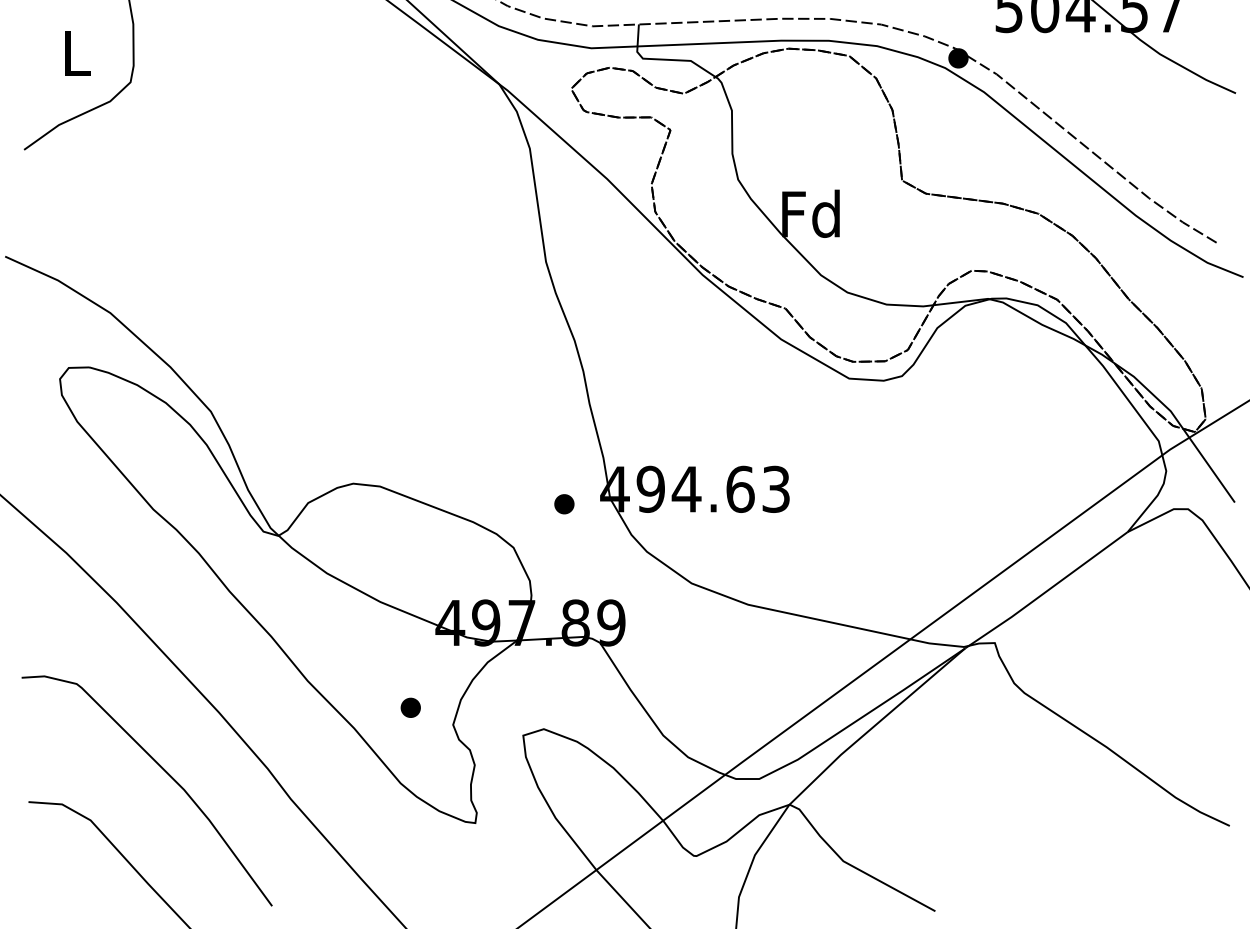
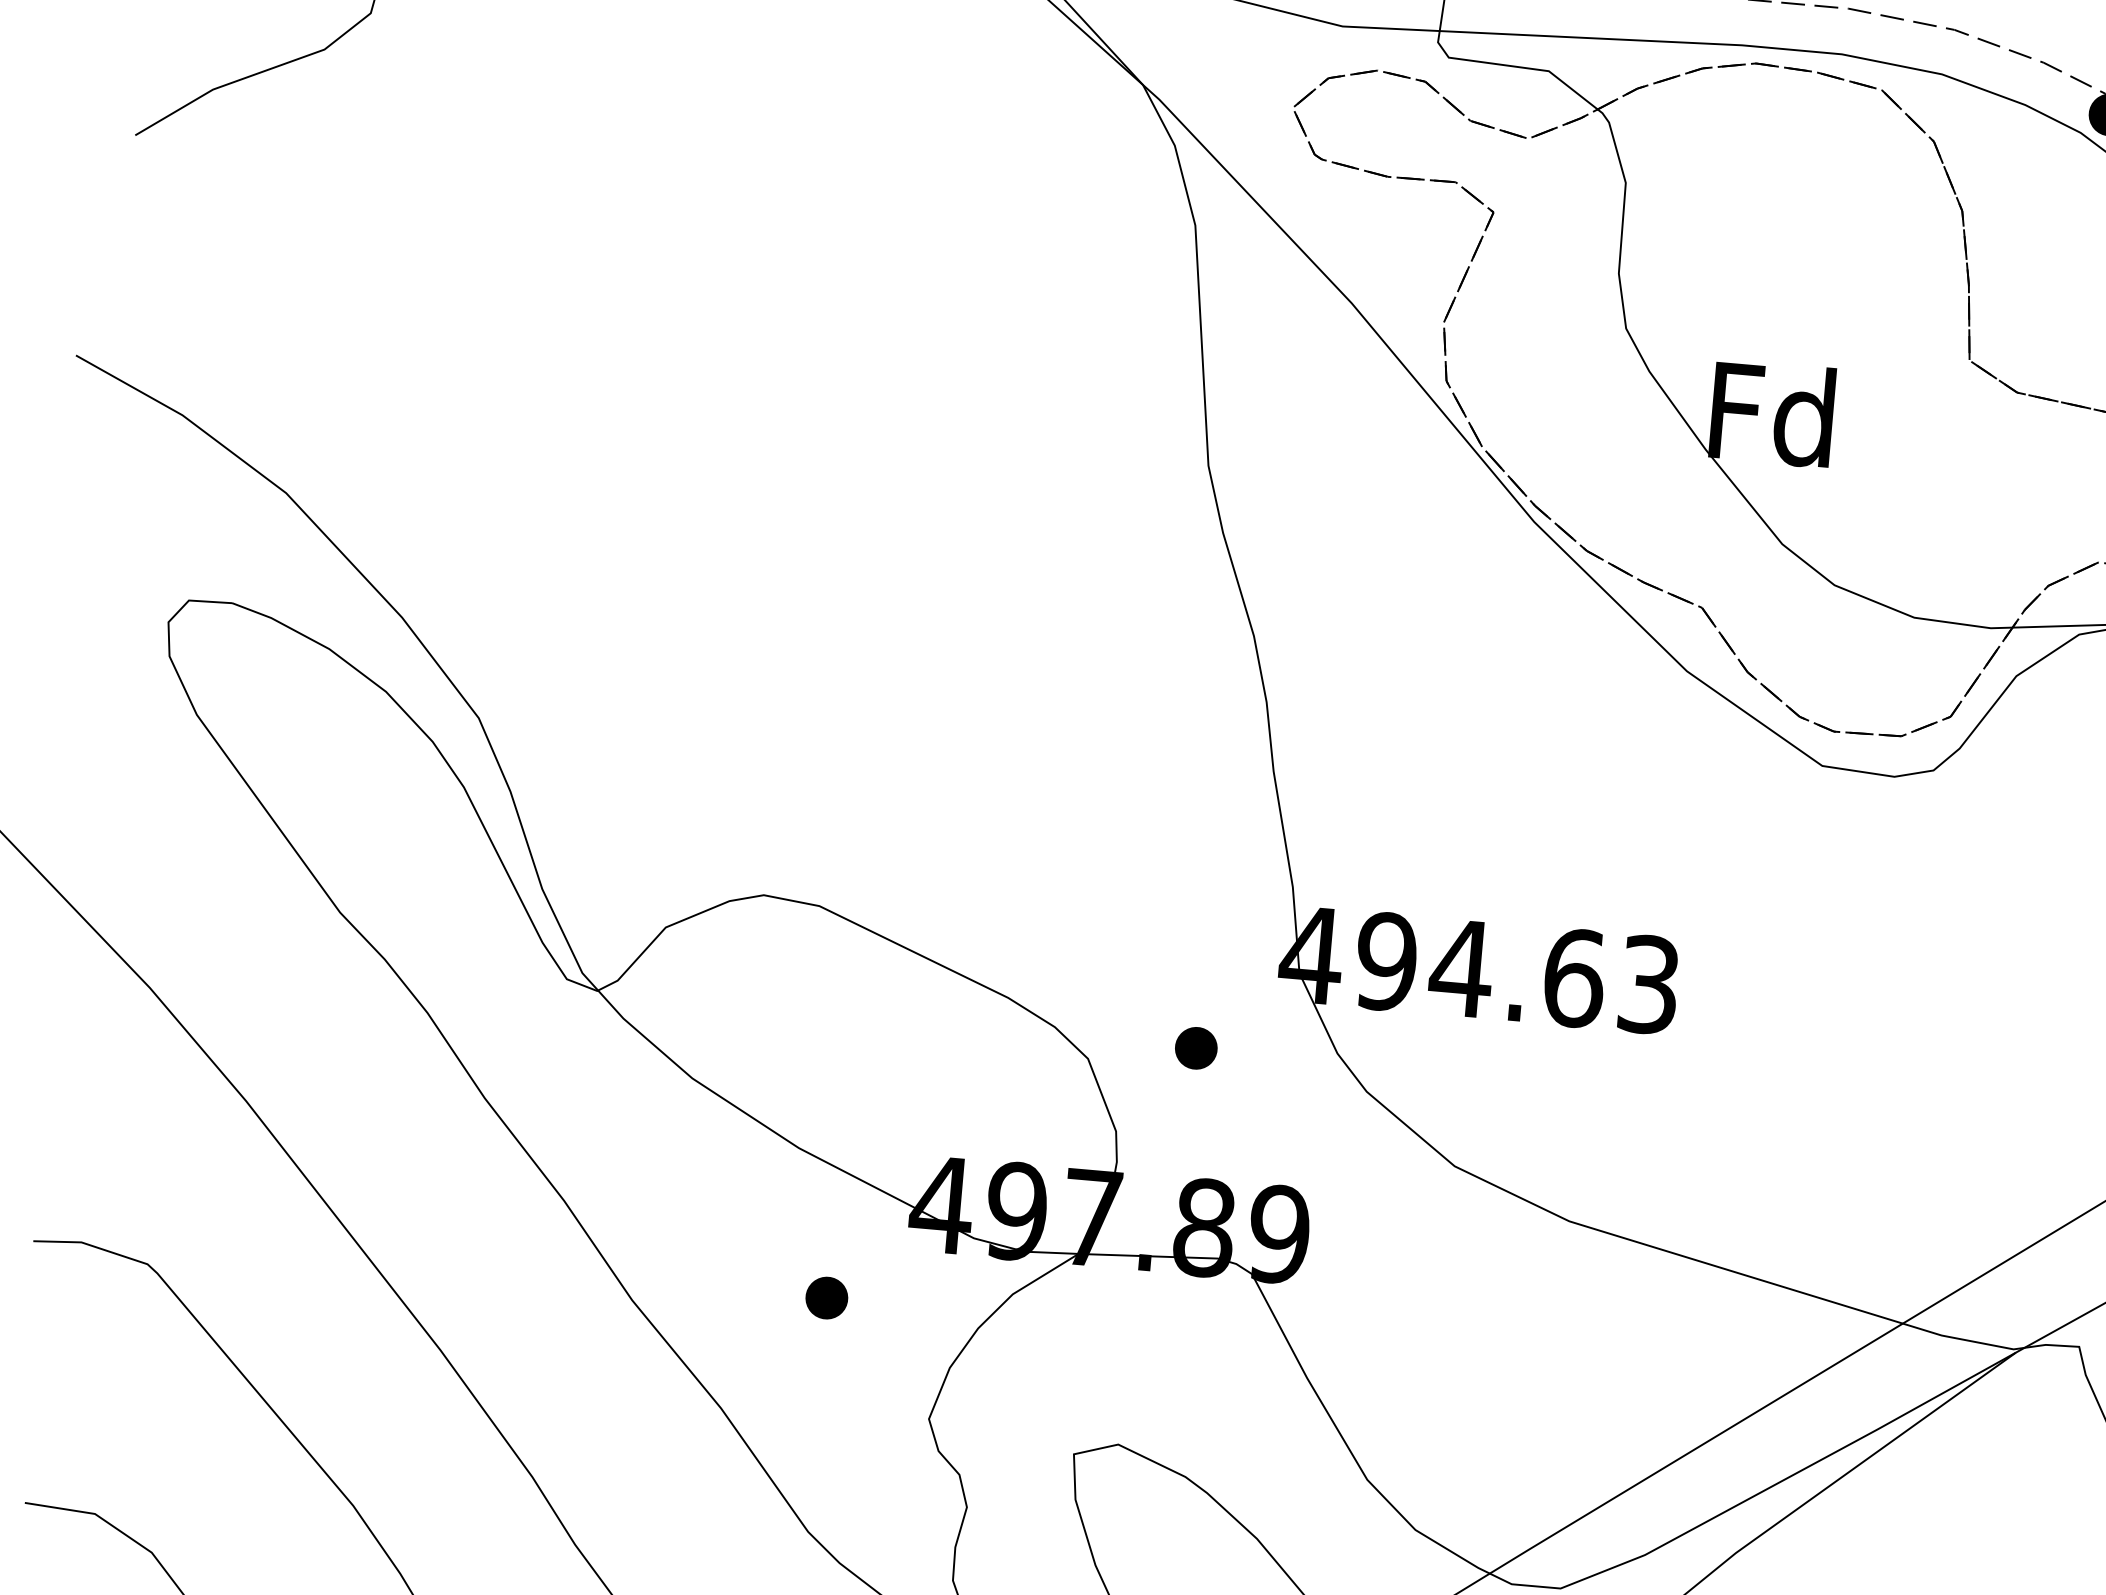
part: (564, 504) -> (1196, 1048), moved
part: (410, 707) -> (826, 1297), moved

